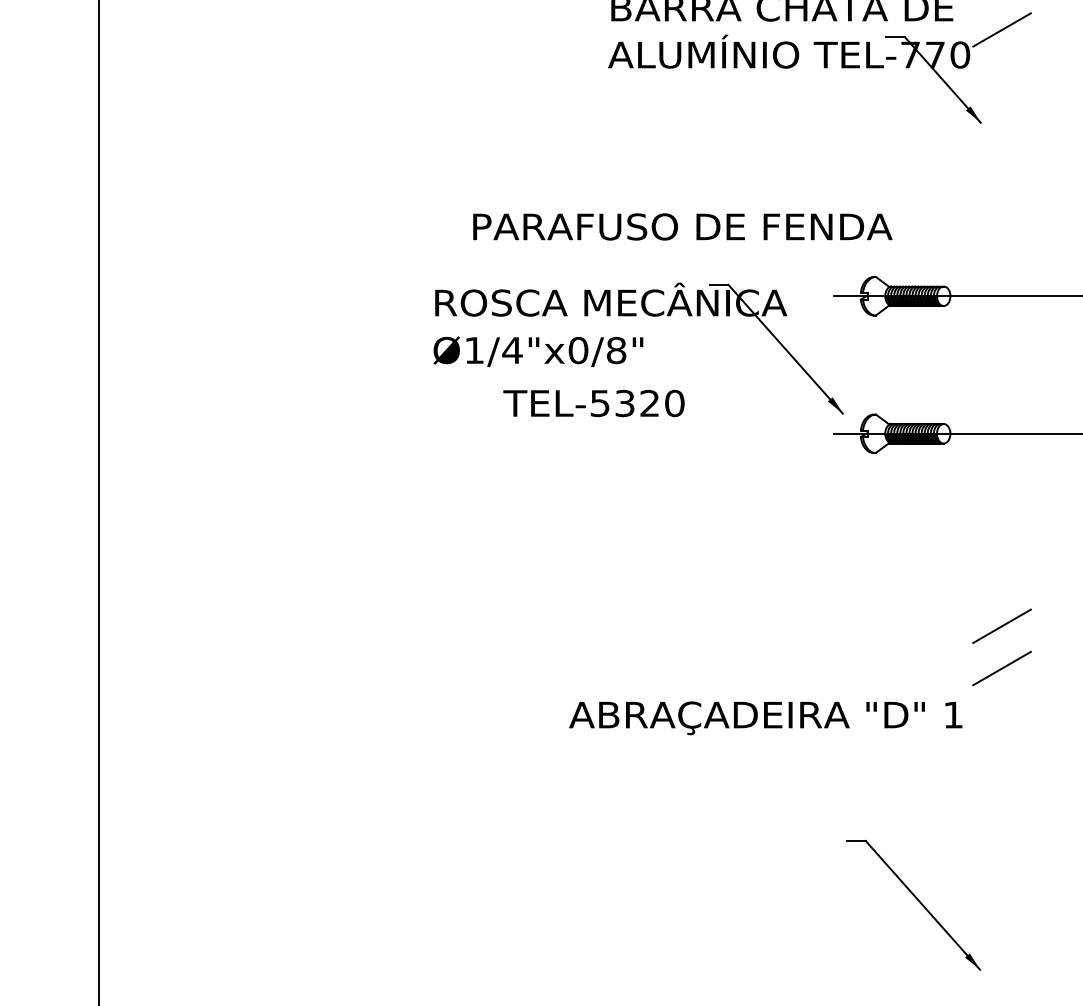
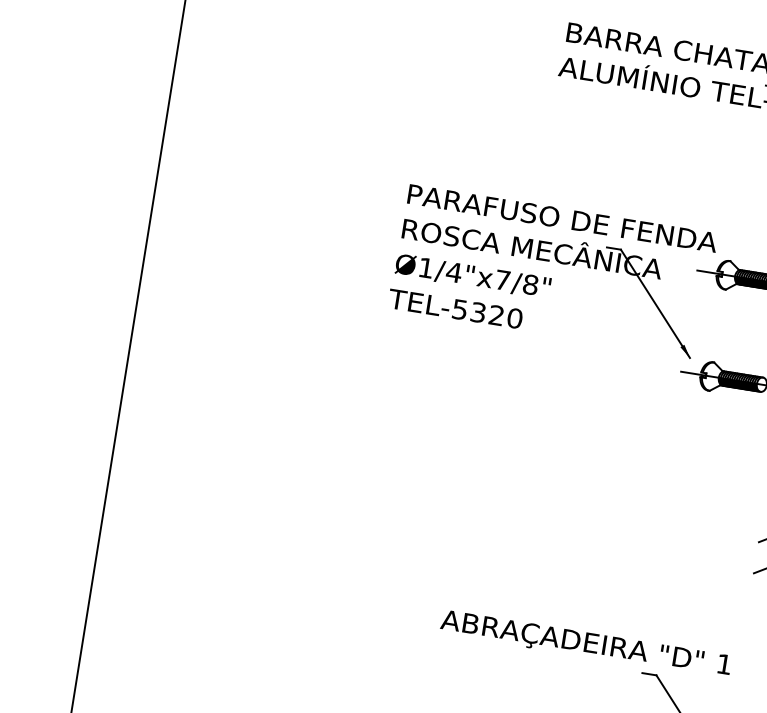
text: (682, 226) -> (562, 218), moved
text: (578, 350) -> (502, 280), Ø1/4"x0/8" -> Ø1/4"x7/8"
text: (593, 403) -> (455, 308), moved
text: (765, 718) -> (585, 644), moved

